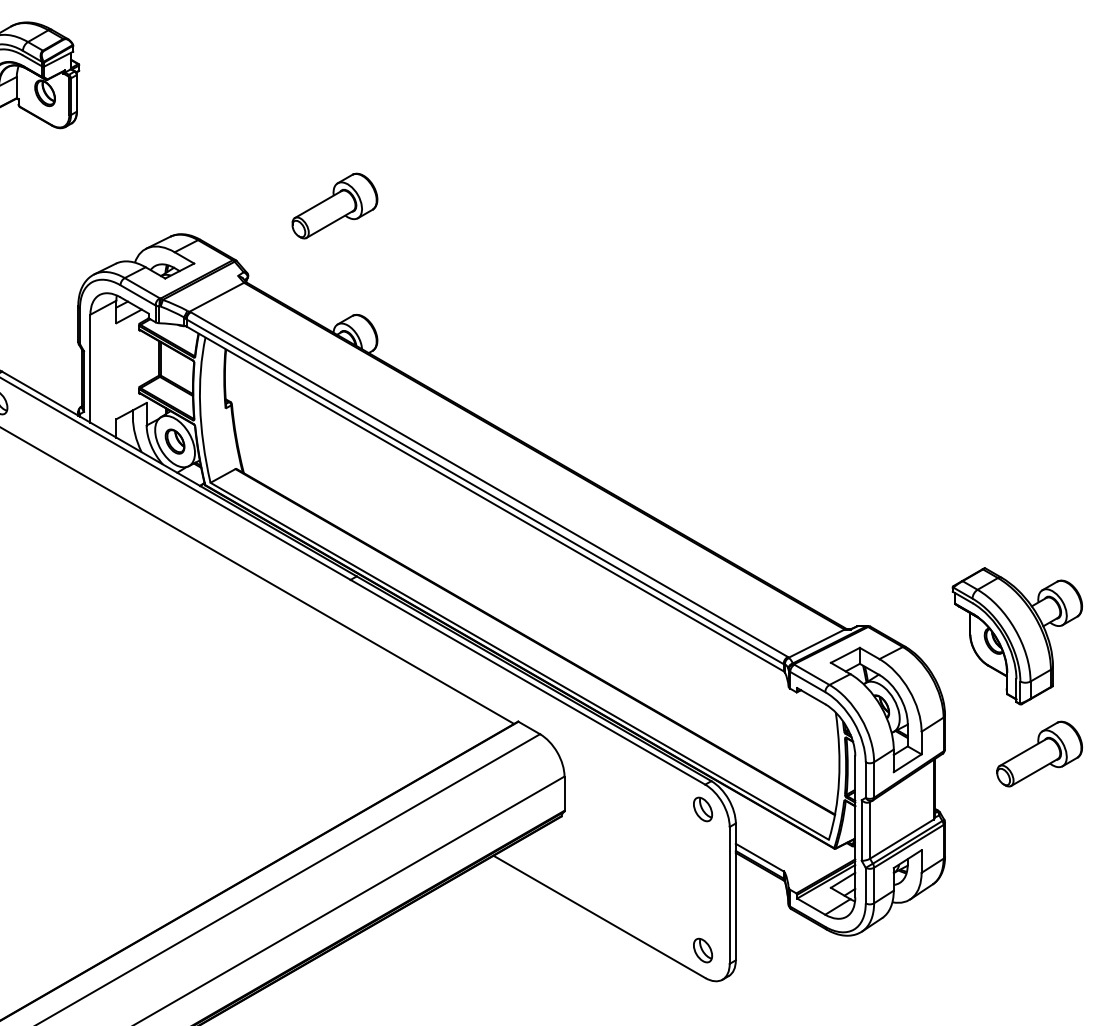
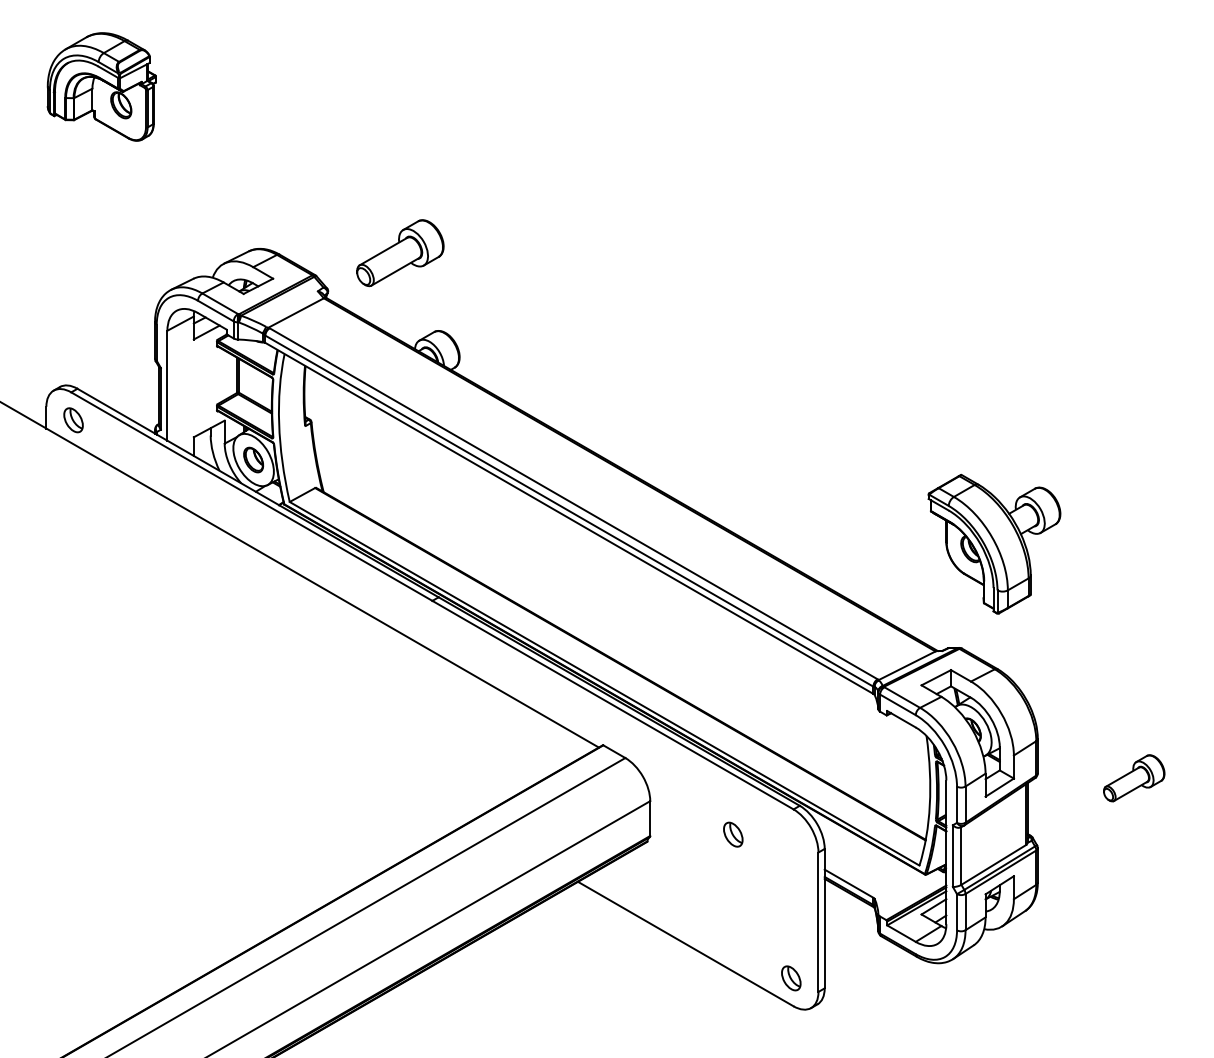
part: (335, 206) -> (400, 253), moved
part: (1017, 636) -> (994, 544), moved
part: (1040, 754) -> (1134, 778), size x0.7
part: (703, 809) -> (733, 834), moved

